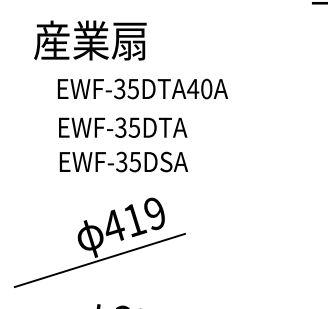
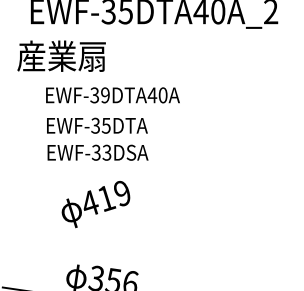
text: (90, 39) -> (61, 55), moved
text: (132, 89) -> (104, 95), EWF-35DTA40A -> EWF-39DTA40A
text: (135, 160) -> (107, 151), EWF-35DSA -> EWF-33DSA
line: (100, 260) -> (79, 230), removed

